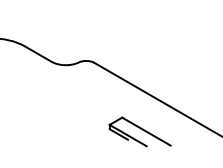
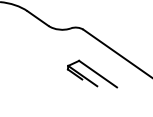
part: (139, 131) -> (92, 73), moved

